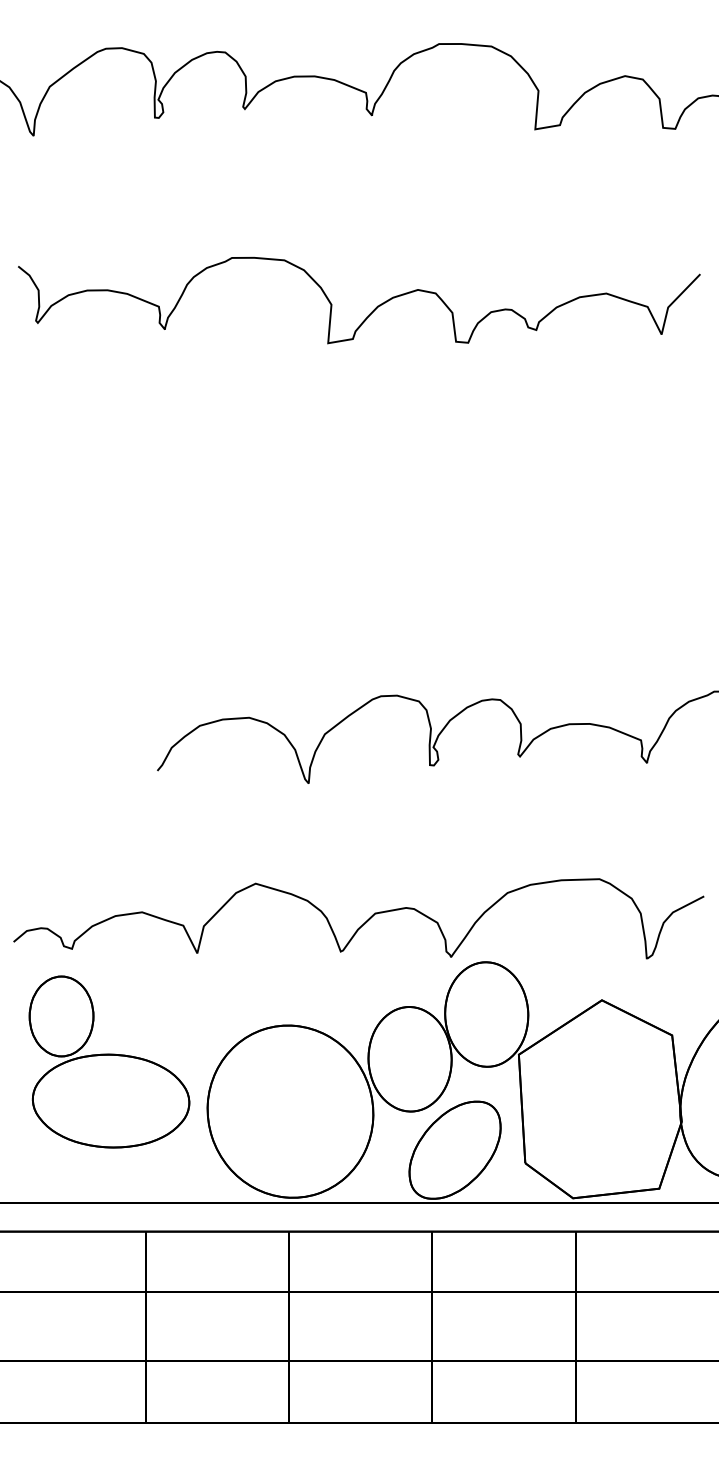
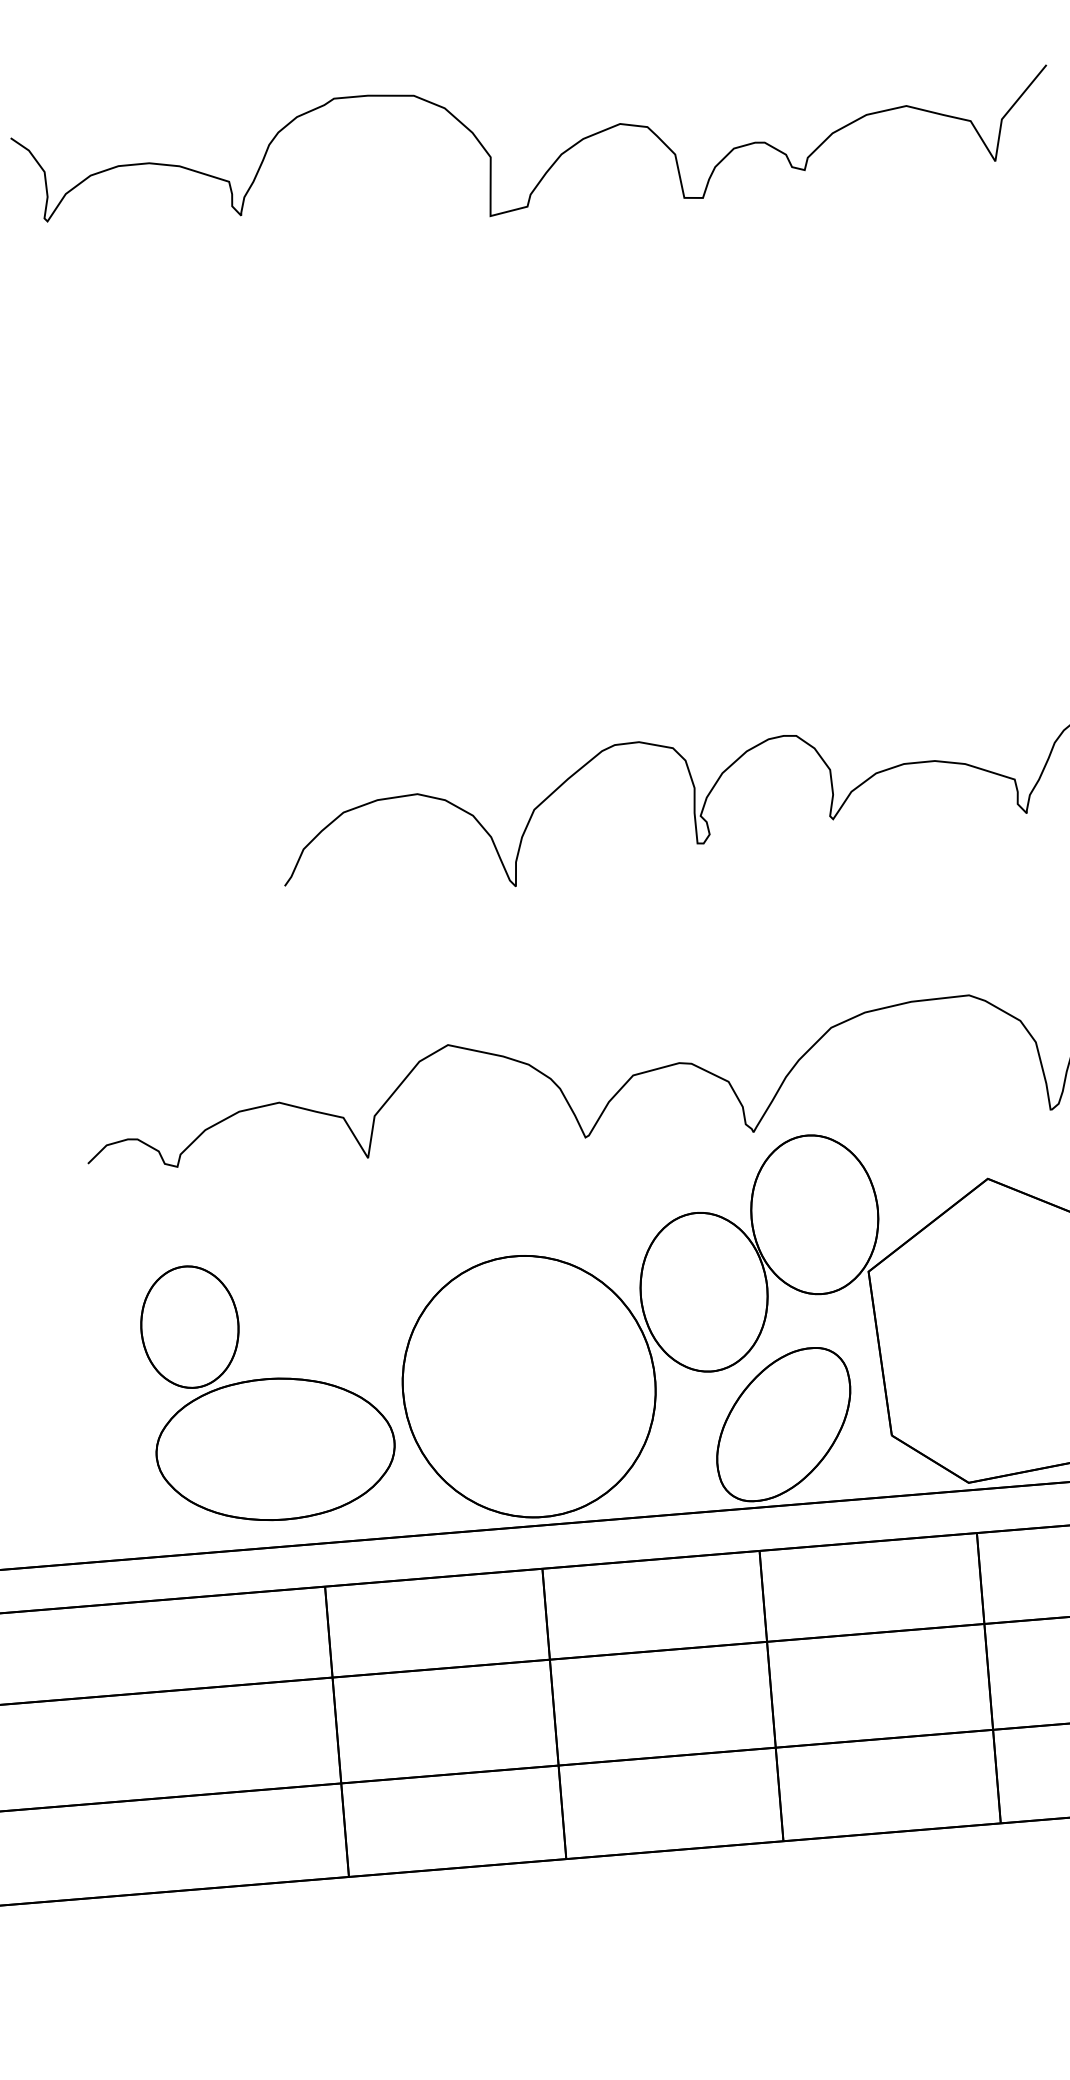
part: (109, 1061) -> (268, 1389), moved

